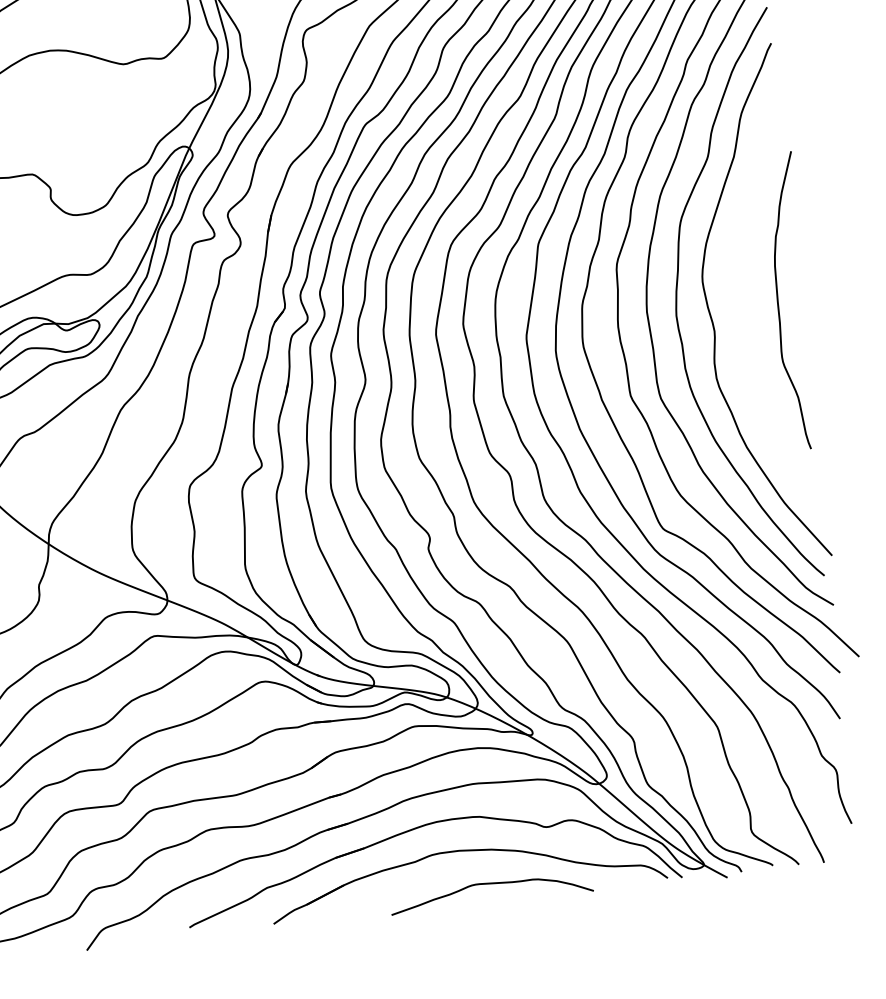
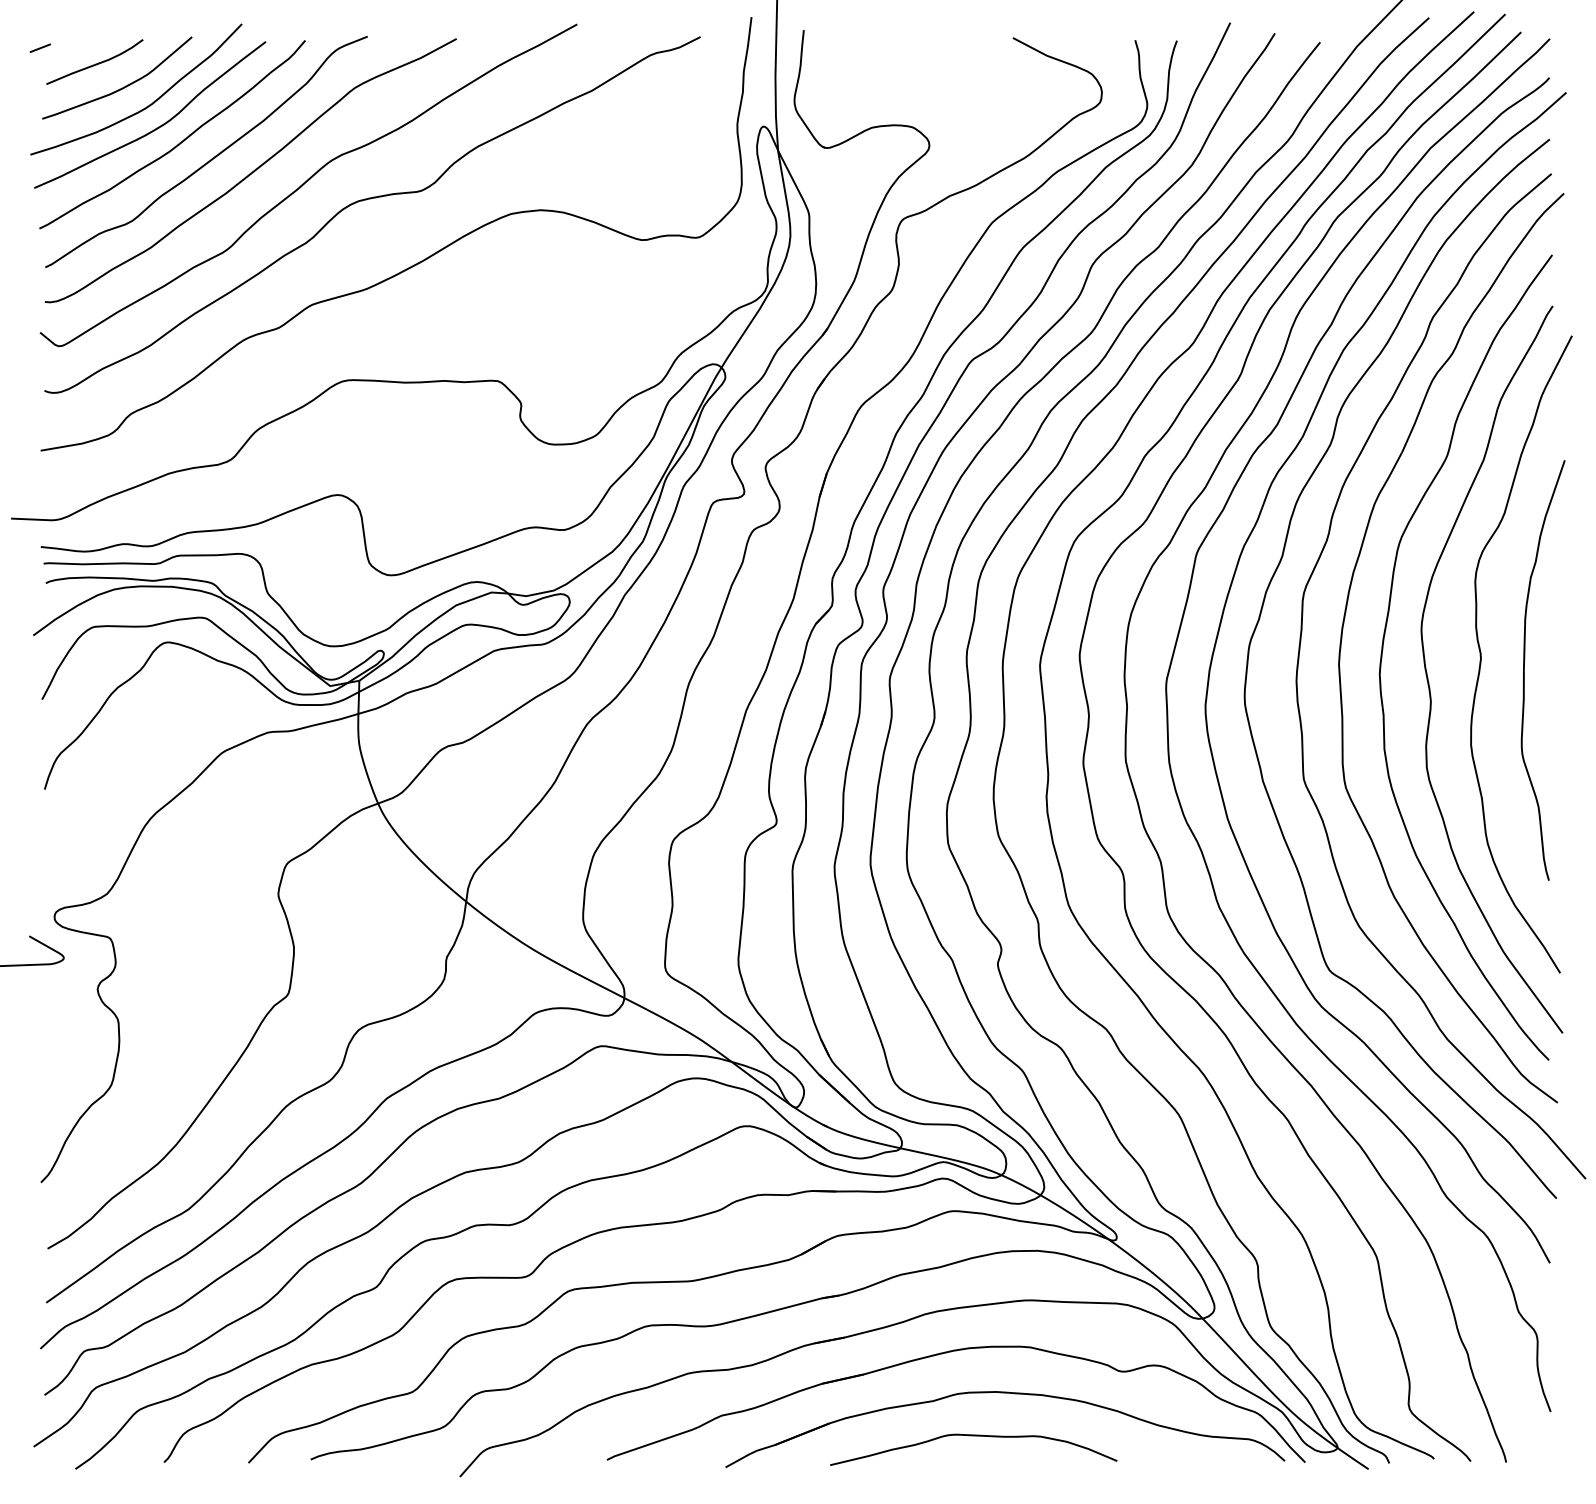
curve: (746, 294) -> (1481, 654), added
curve: (490, 884) -> (973, 1436), moved

